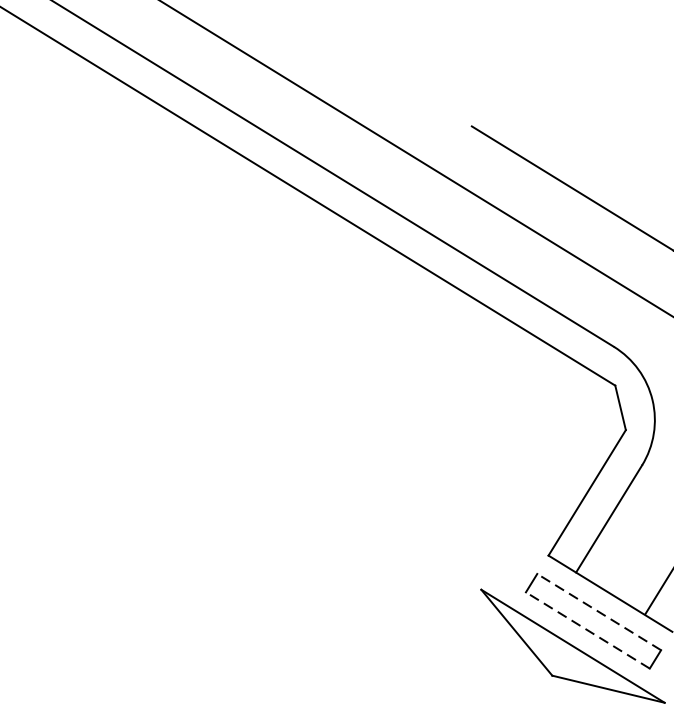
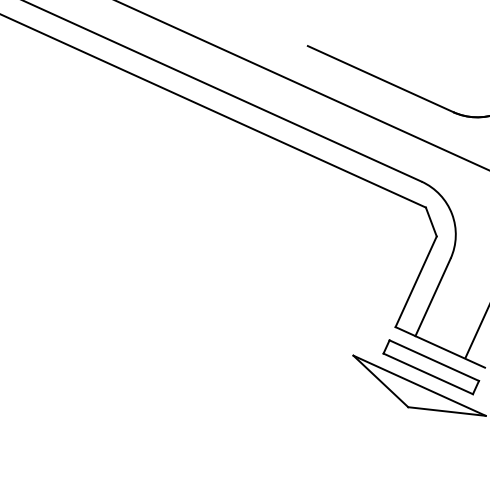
line: (598, 611) -> (433, 360), dashed -> solid
line: (586, 629) -> (427, 373), dashed -> solid

